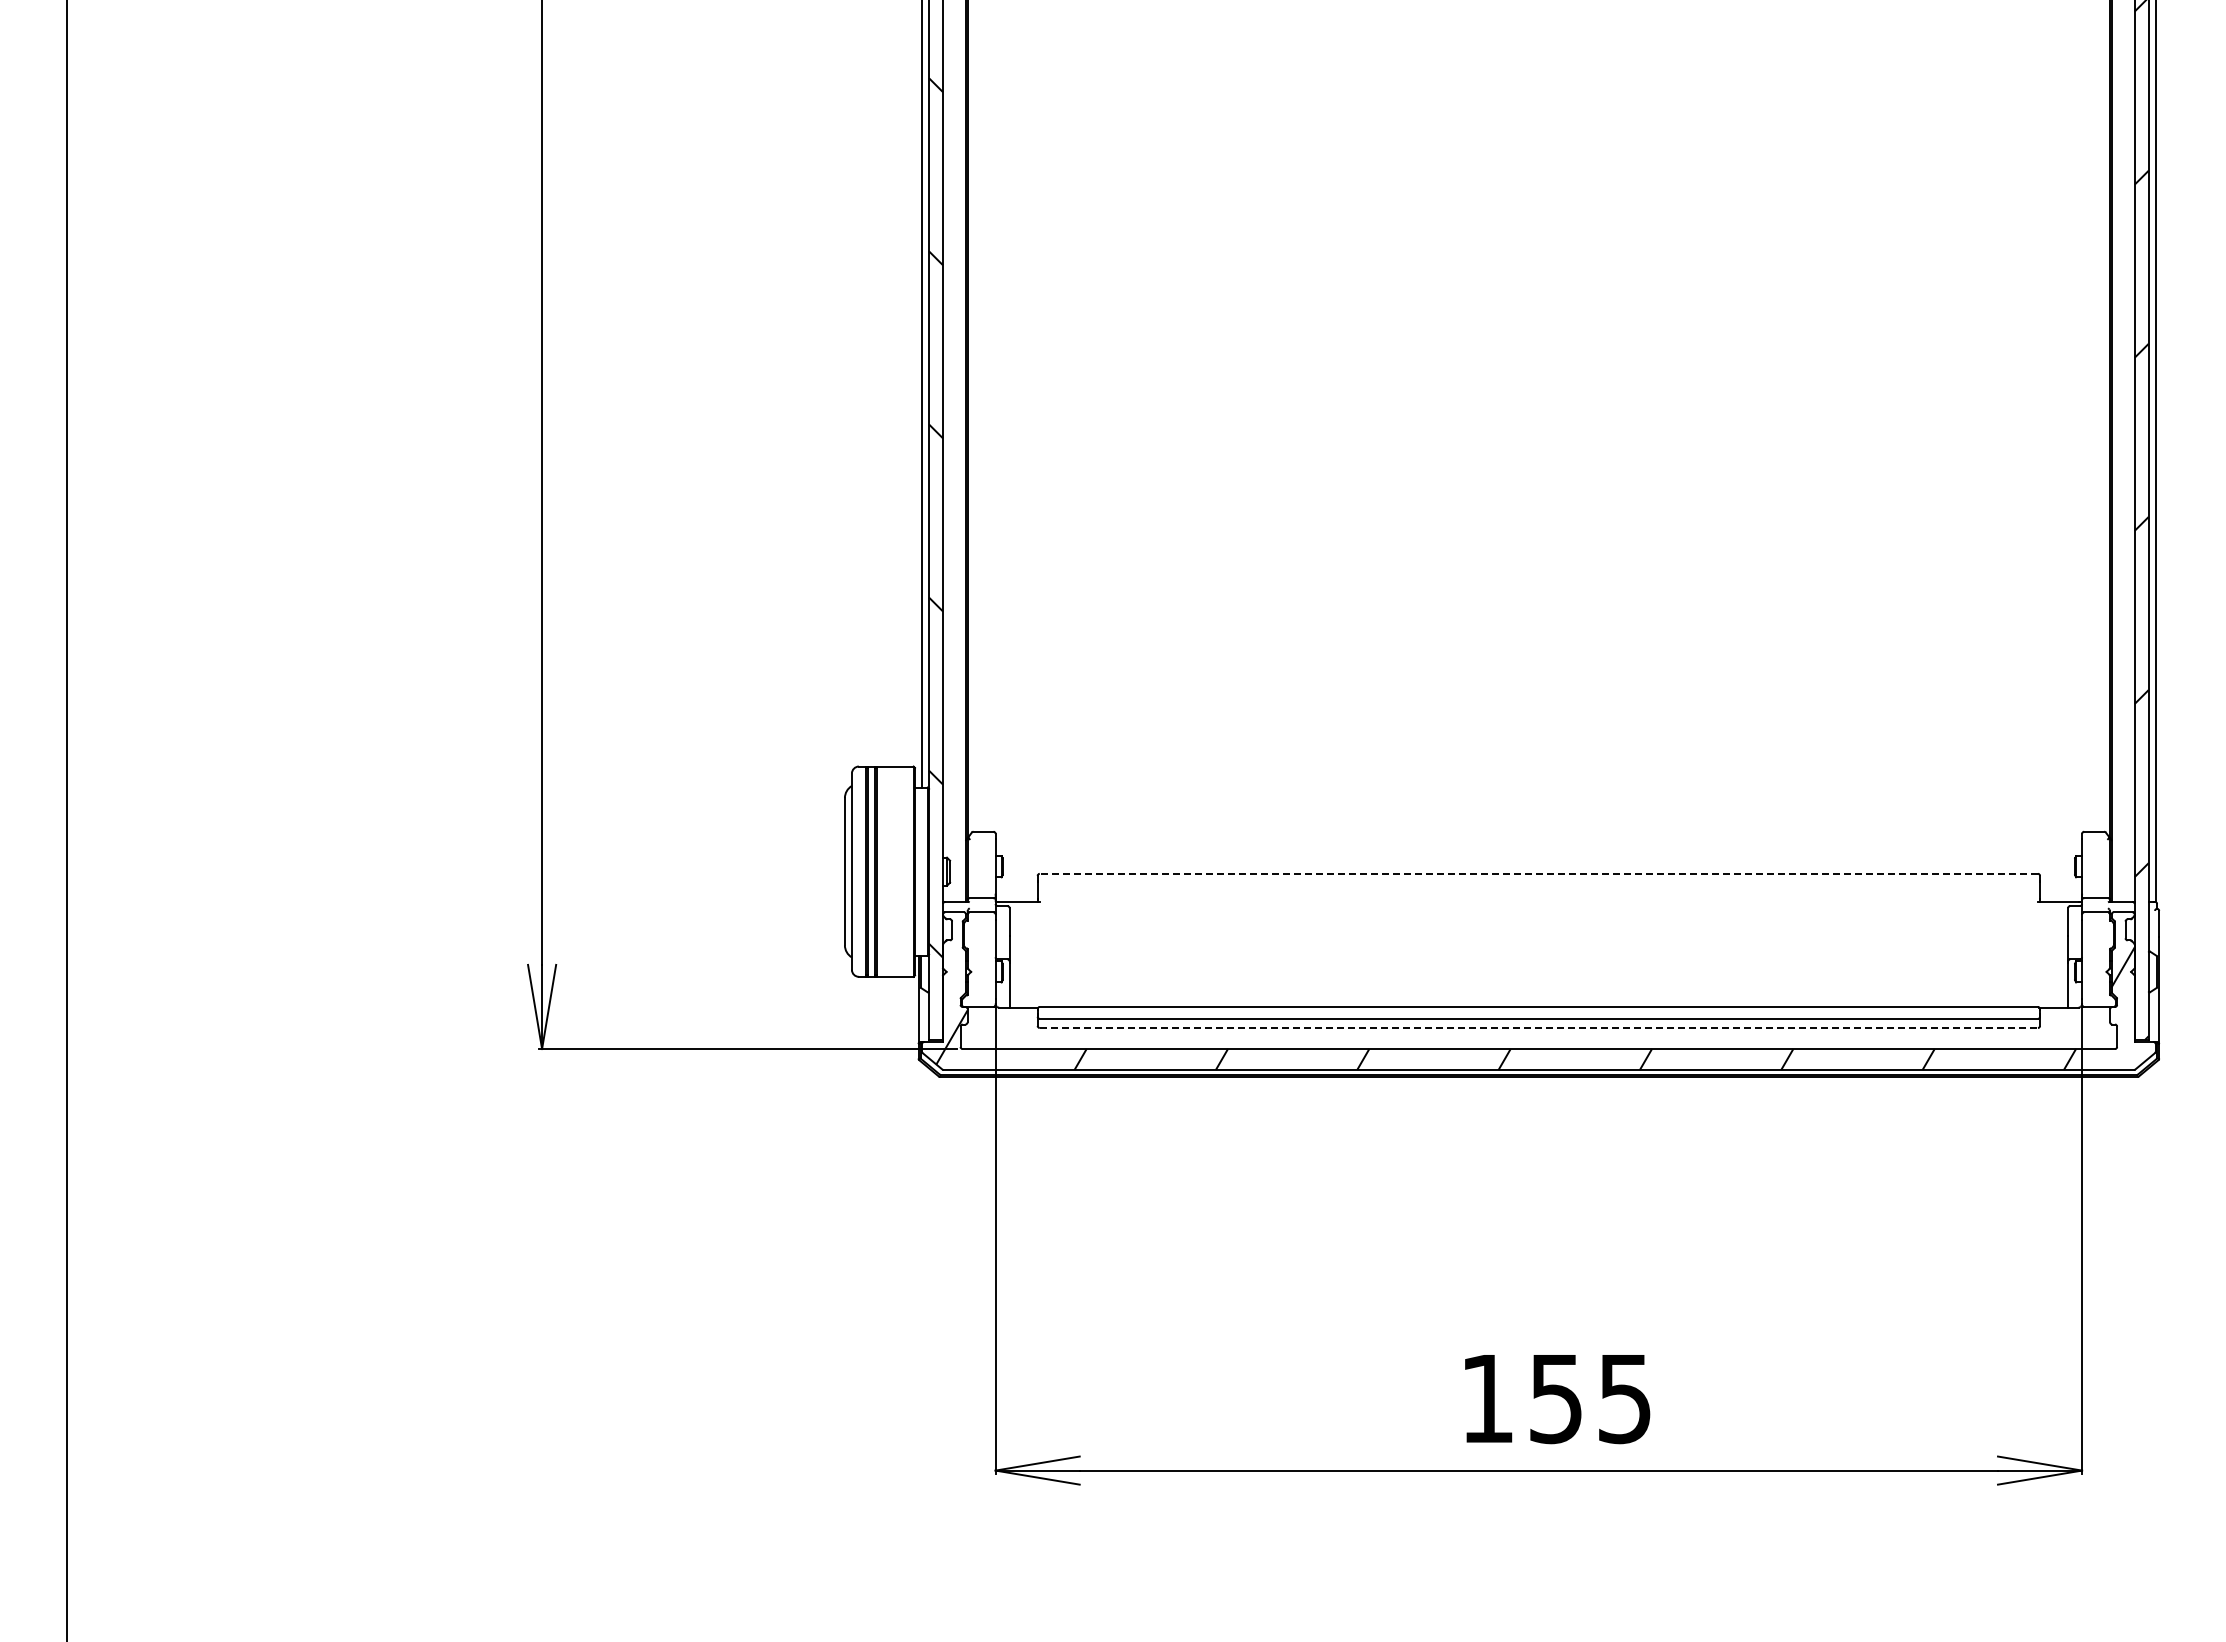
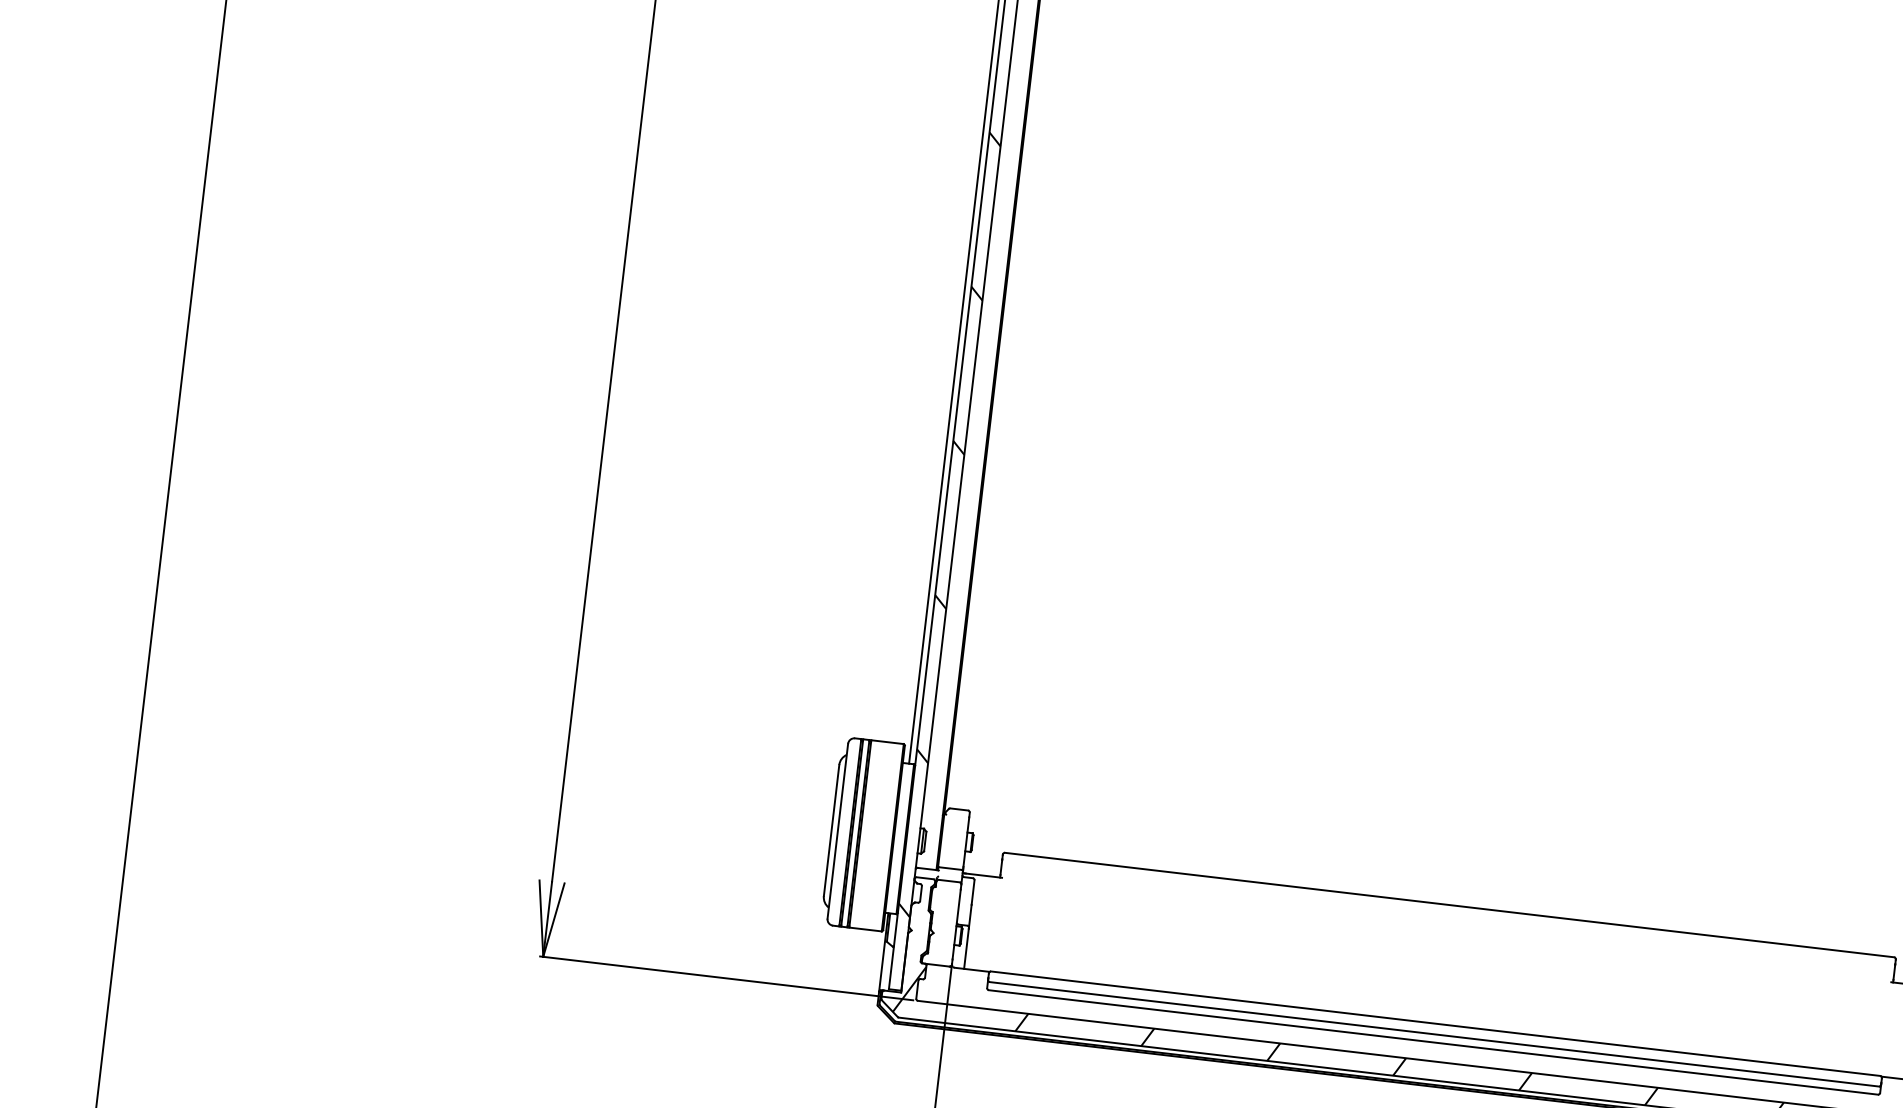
line: (1538, 873) -> (1449, 904), dashed -> solid
line: (1539, 1028) -> (1433, 1042), dashed -> solid

